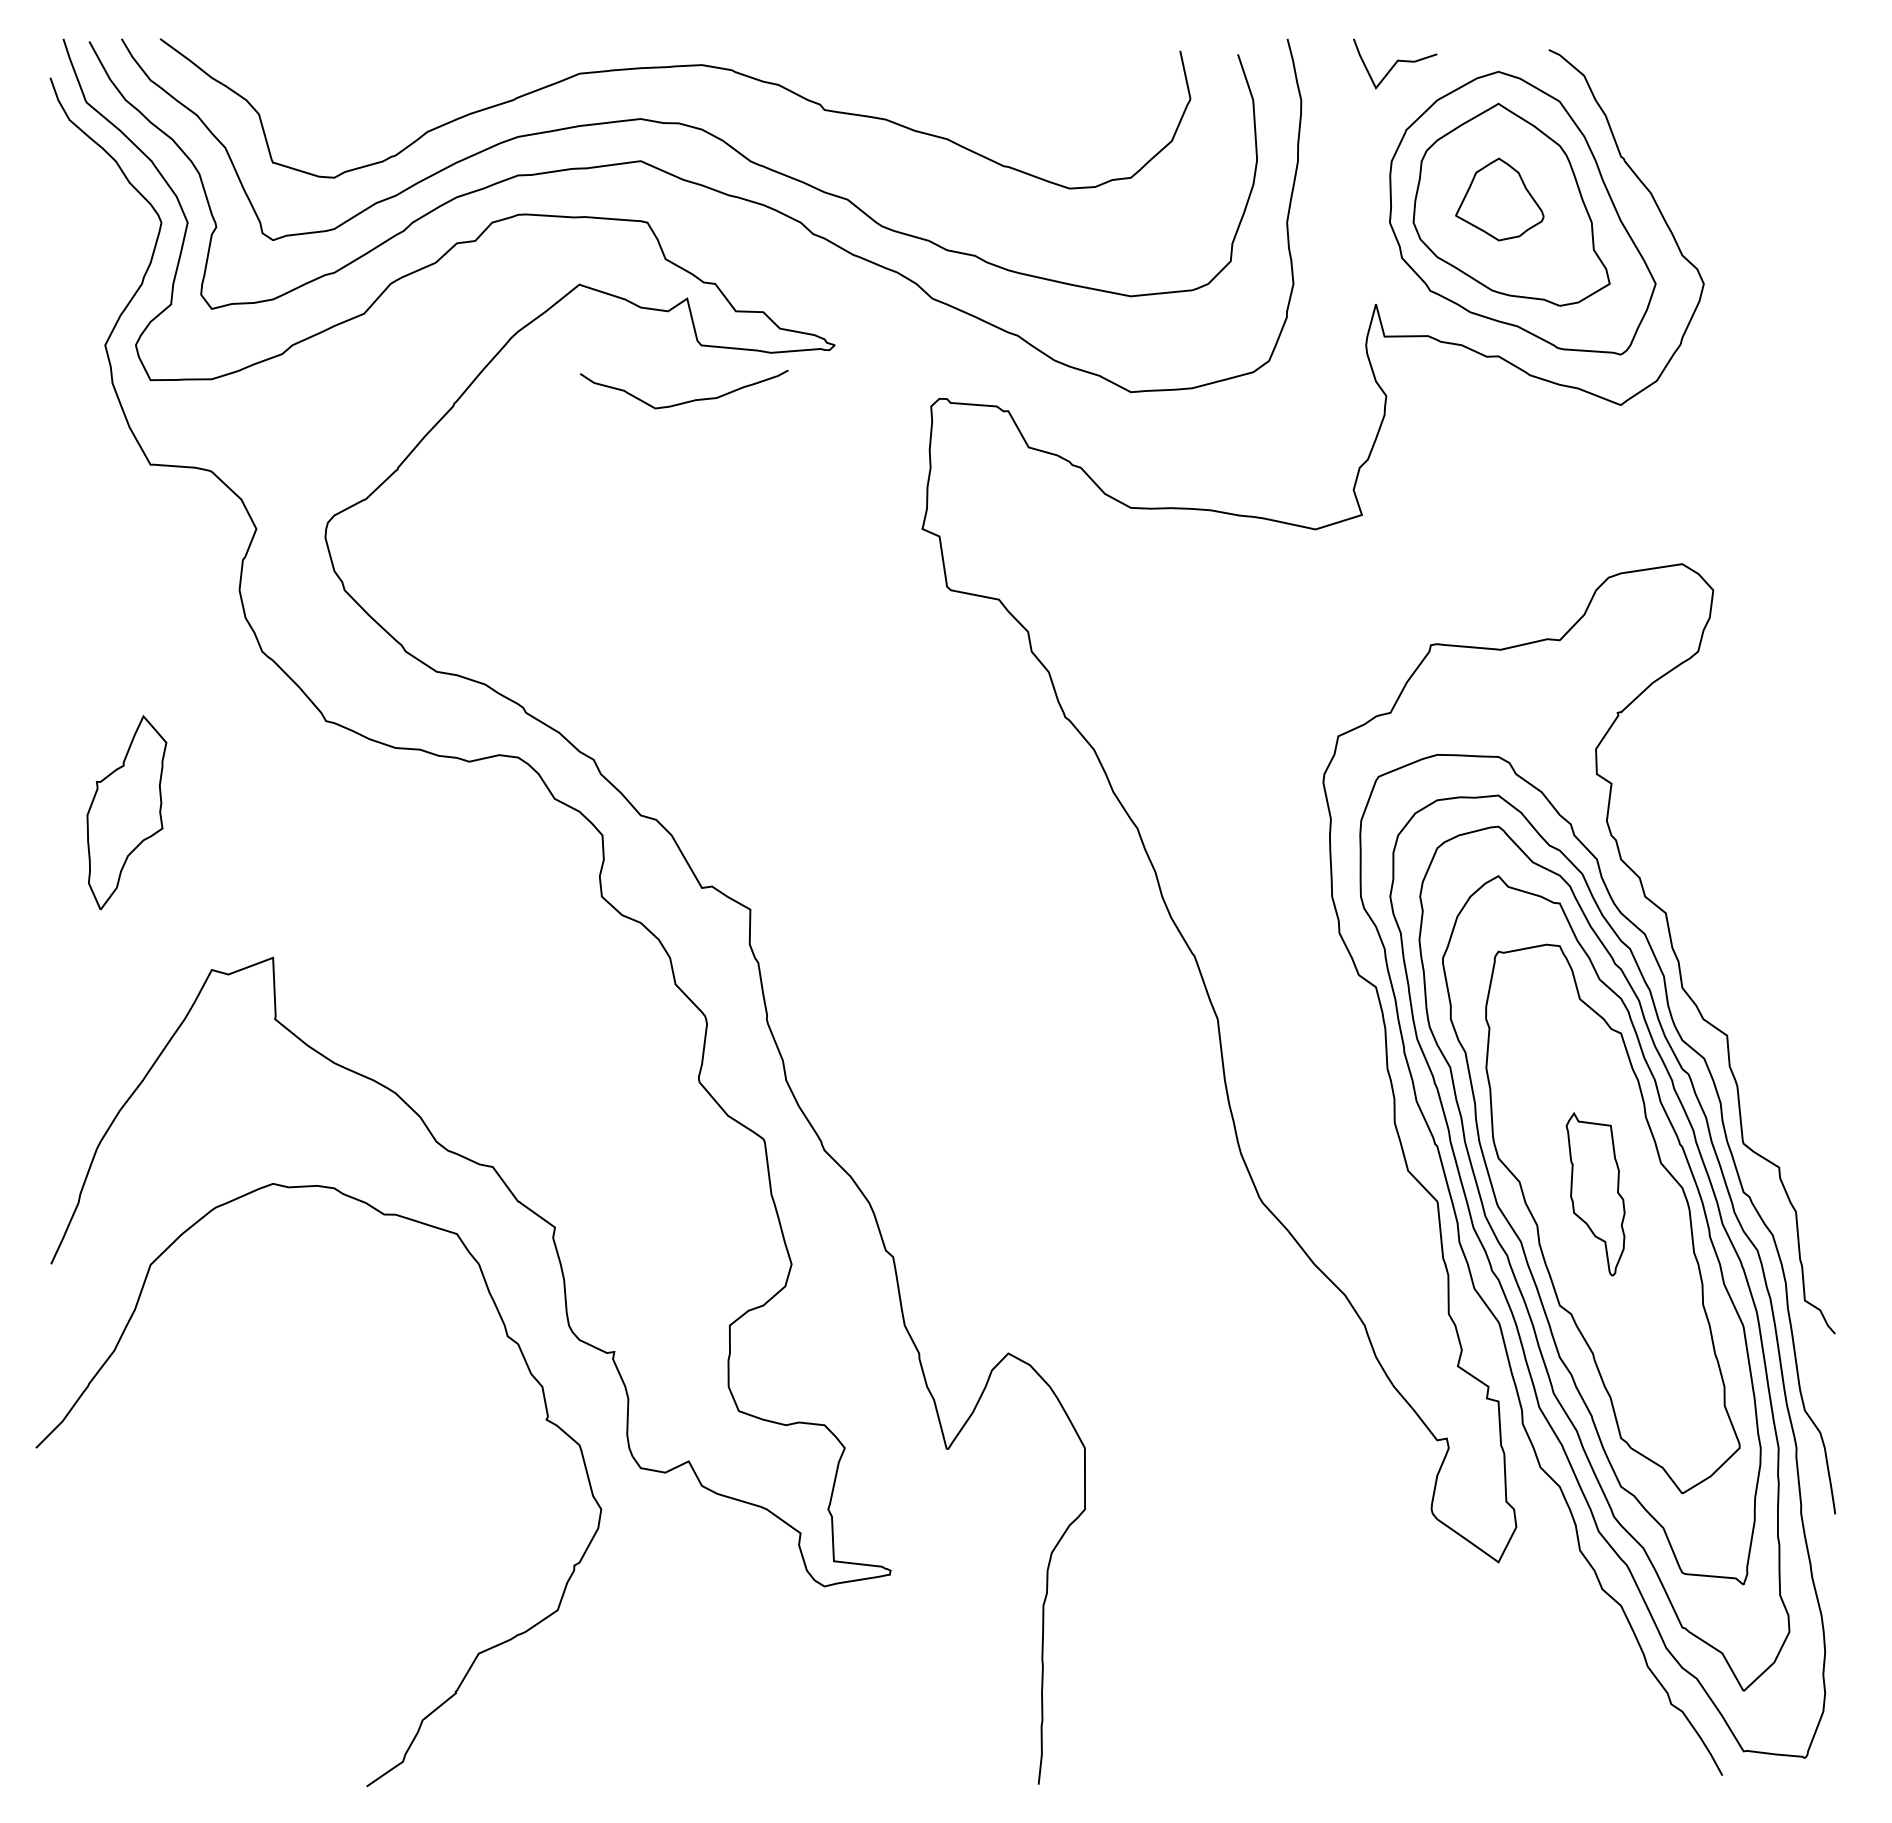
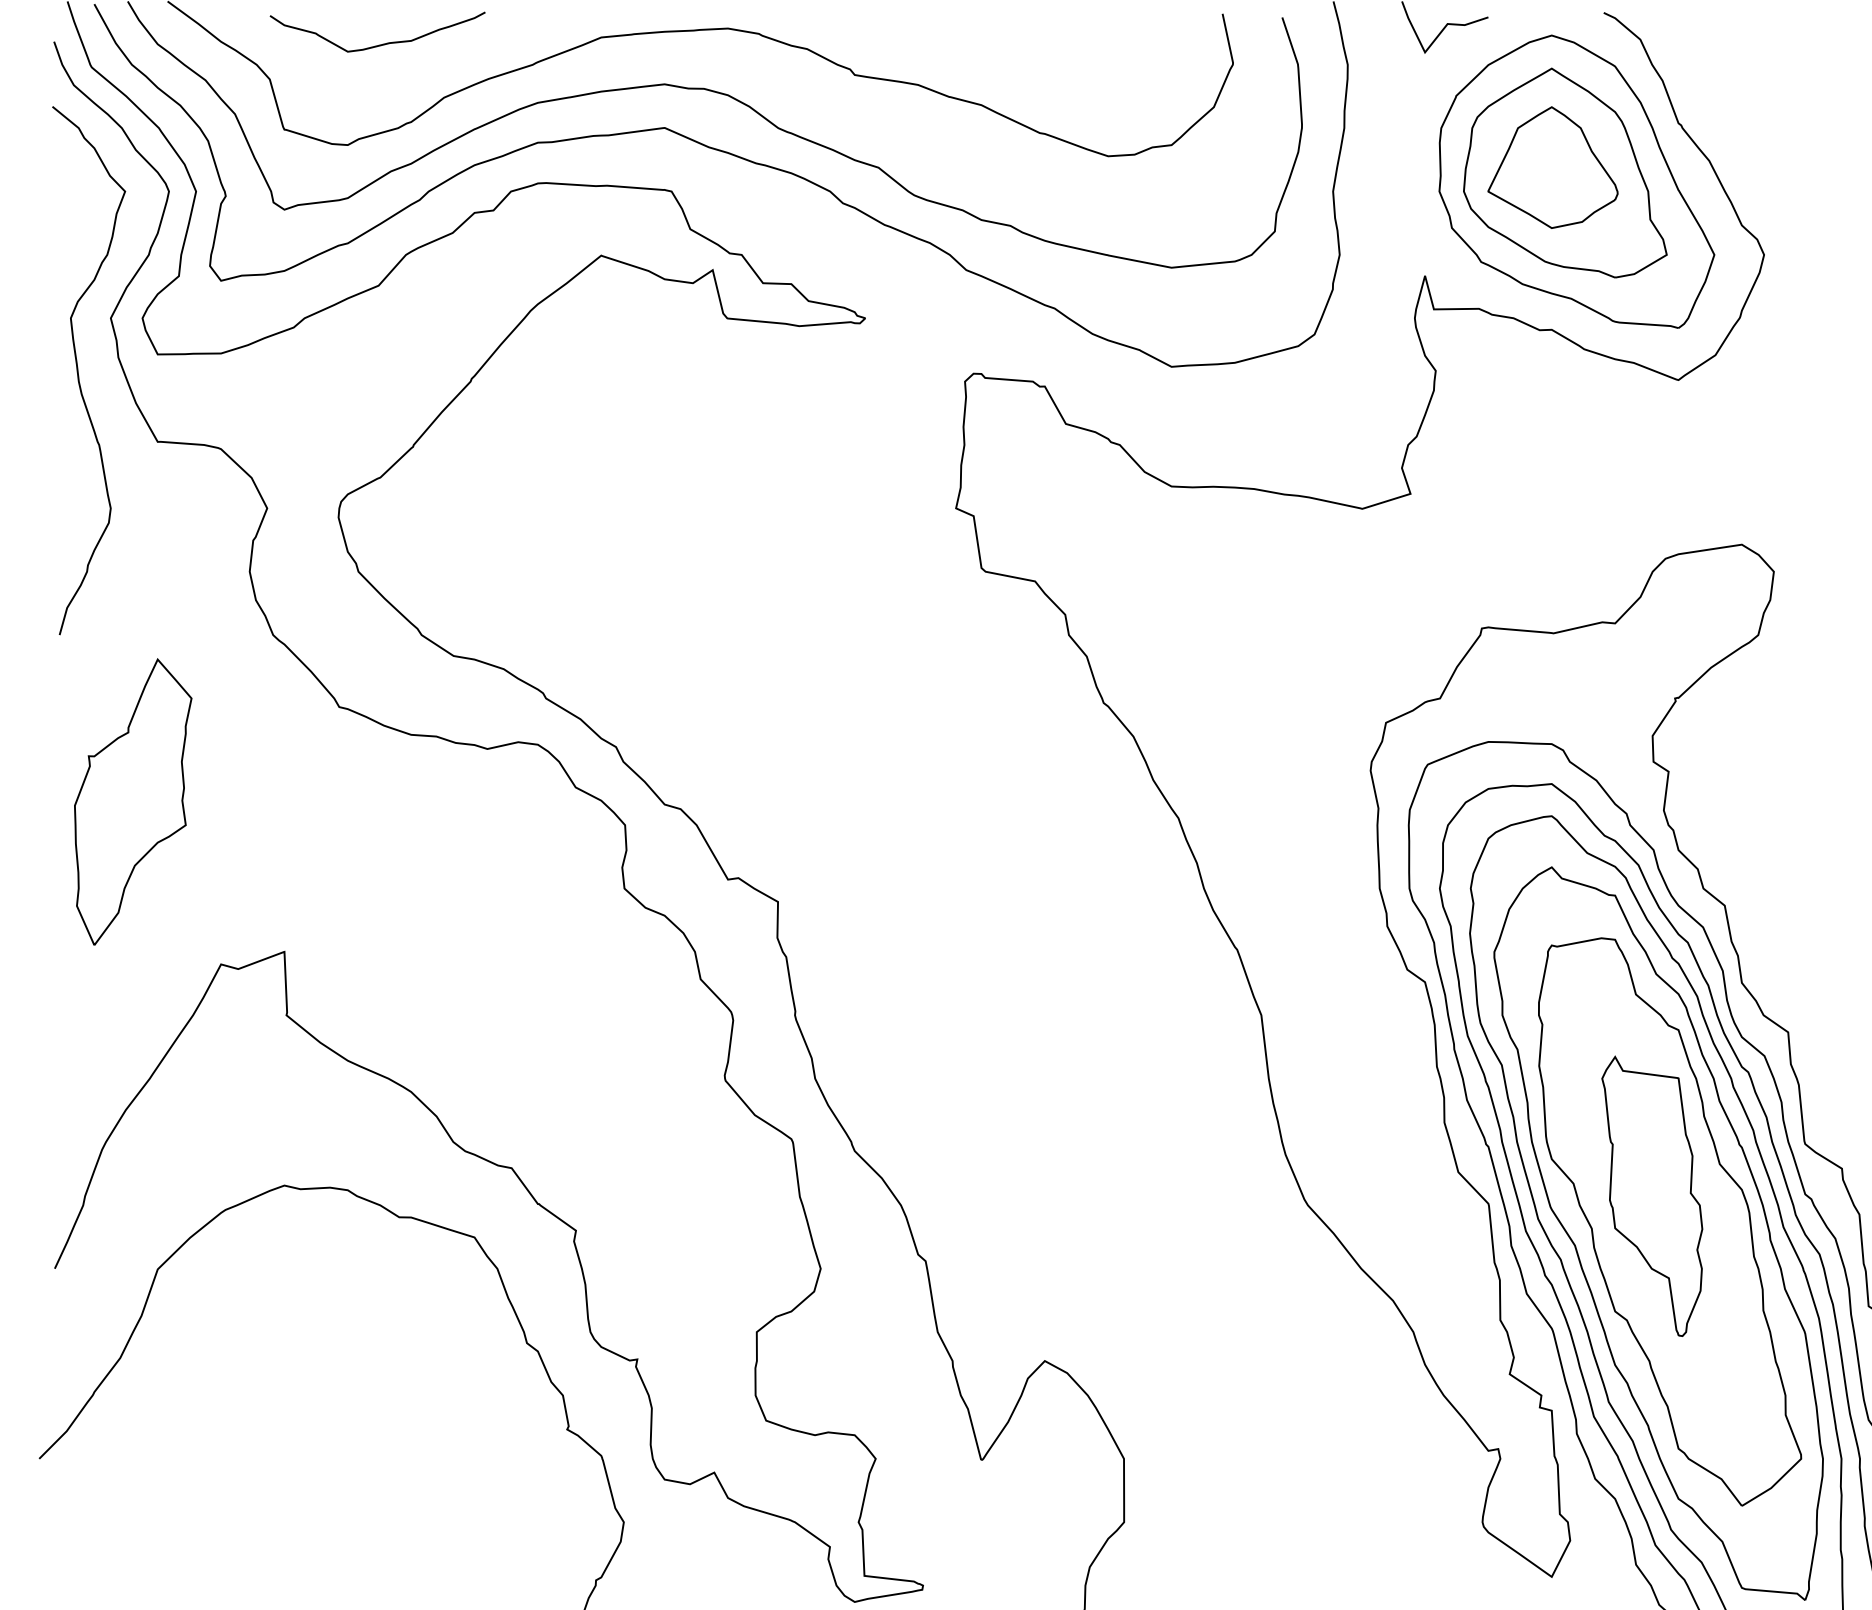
part: (1499, 199) -> (1552, 167), size x1.43
curve: (74, 396) -> (79, 371), added
curve: (685, 401) -> (378, 44), moved
part: (126, 812) -> (132, 801), size x1.43
part: (1595, 1194) -> (1652, 1196), size x1.67

